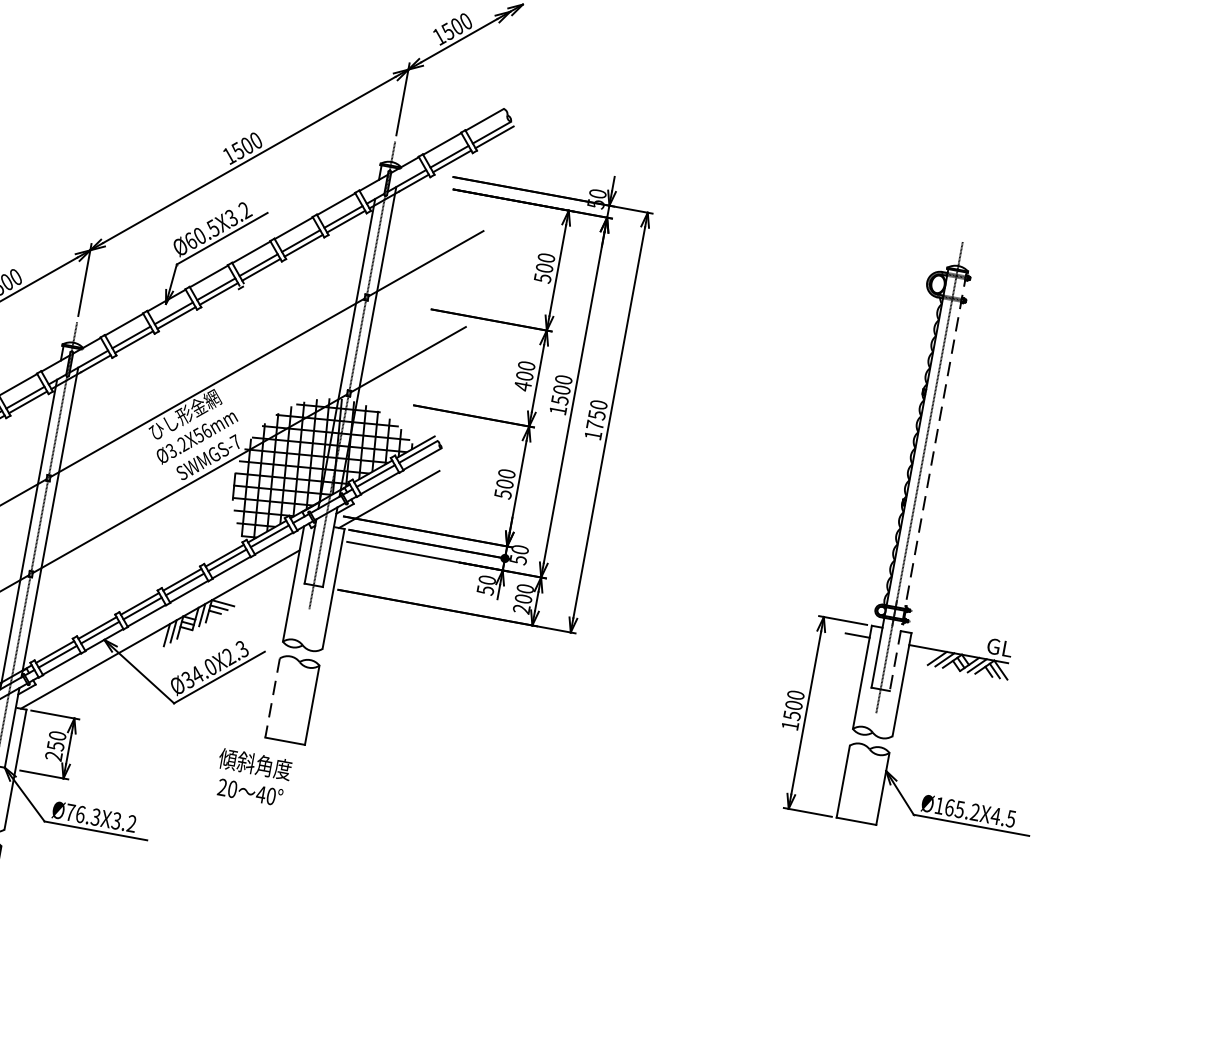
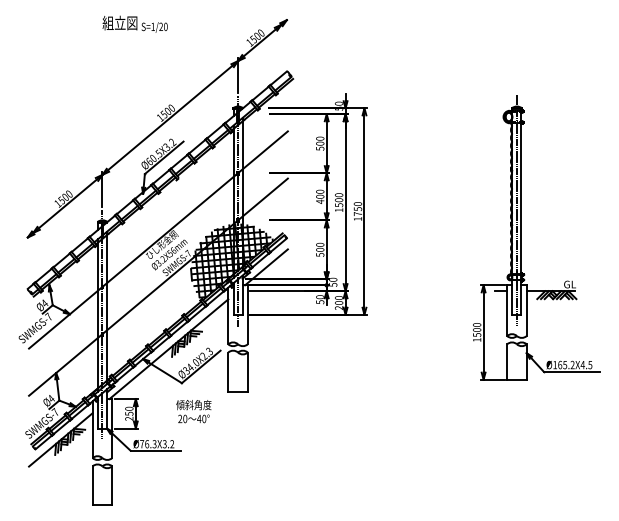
line: (928, 481) -> (521, 211), dashed -> solid
line: (272, 699) -> (228, 372), dashed -> solid
text: (252, 777) -> (193, 411), moved

